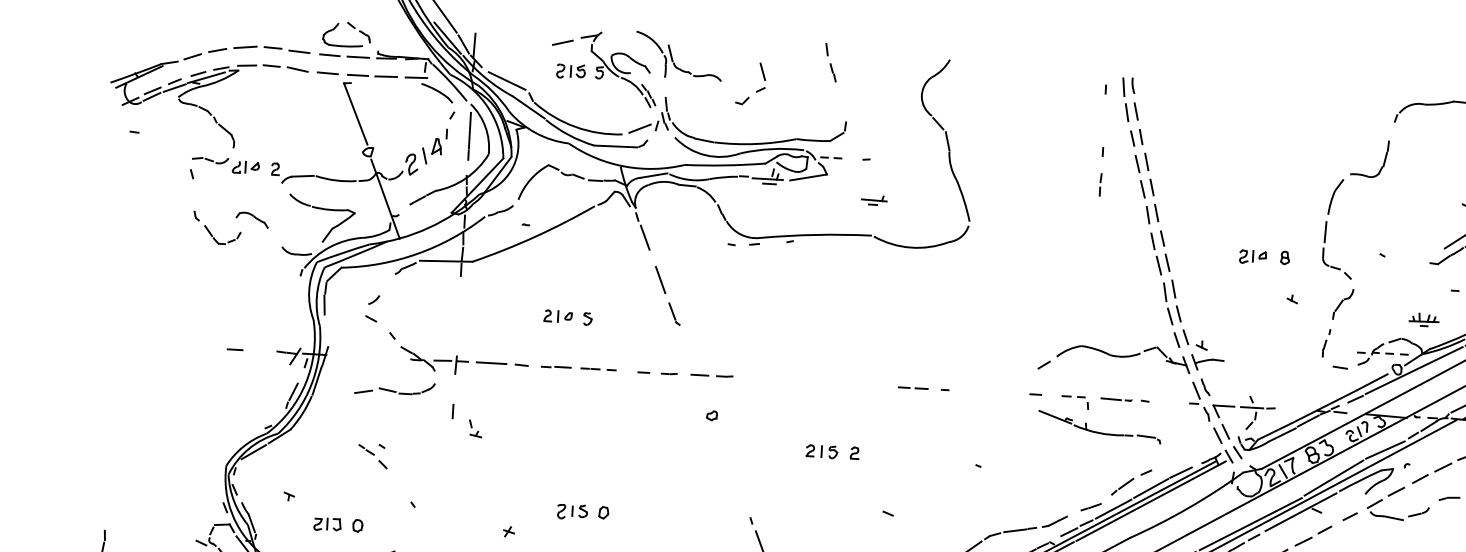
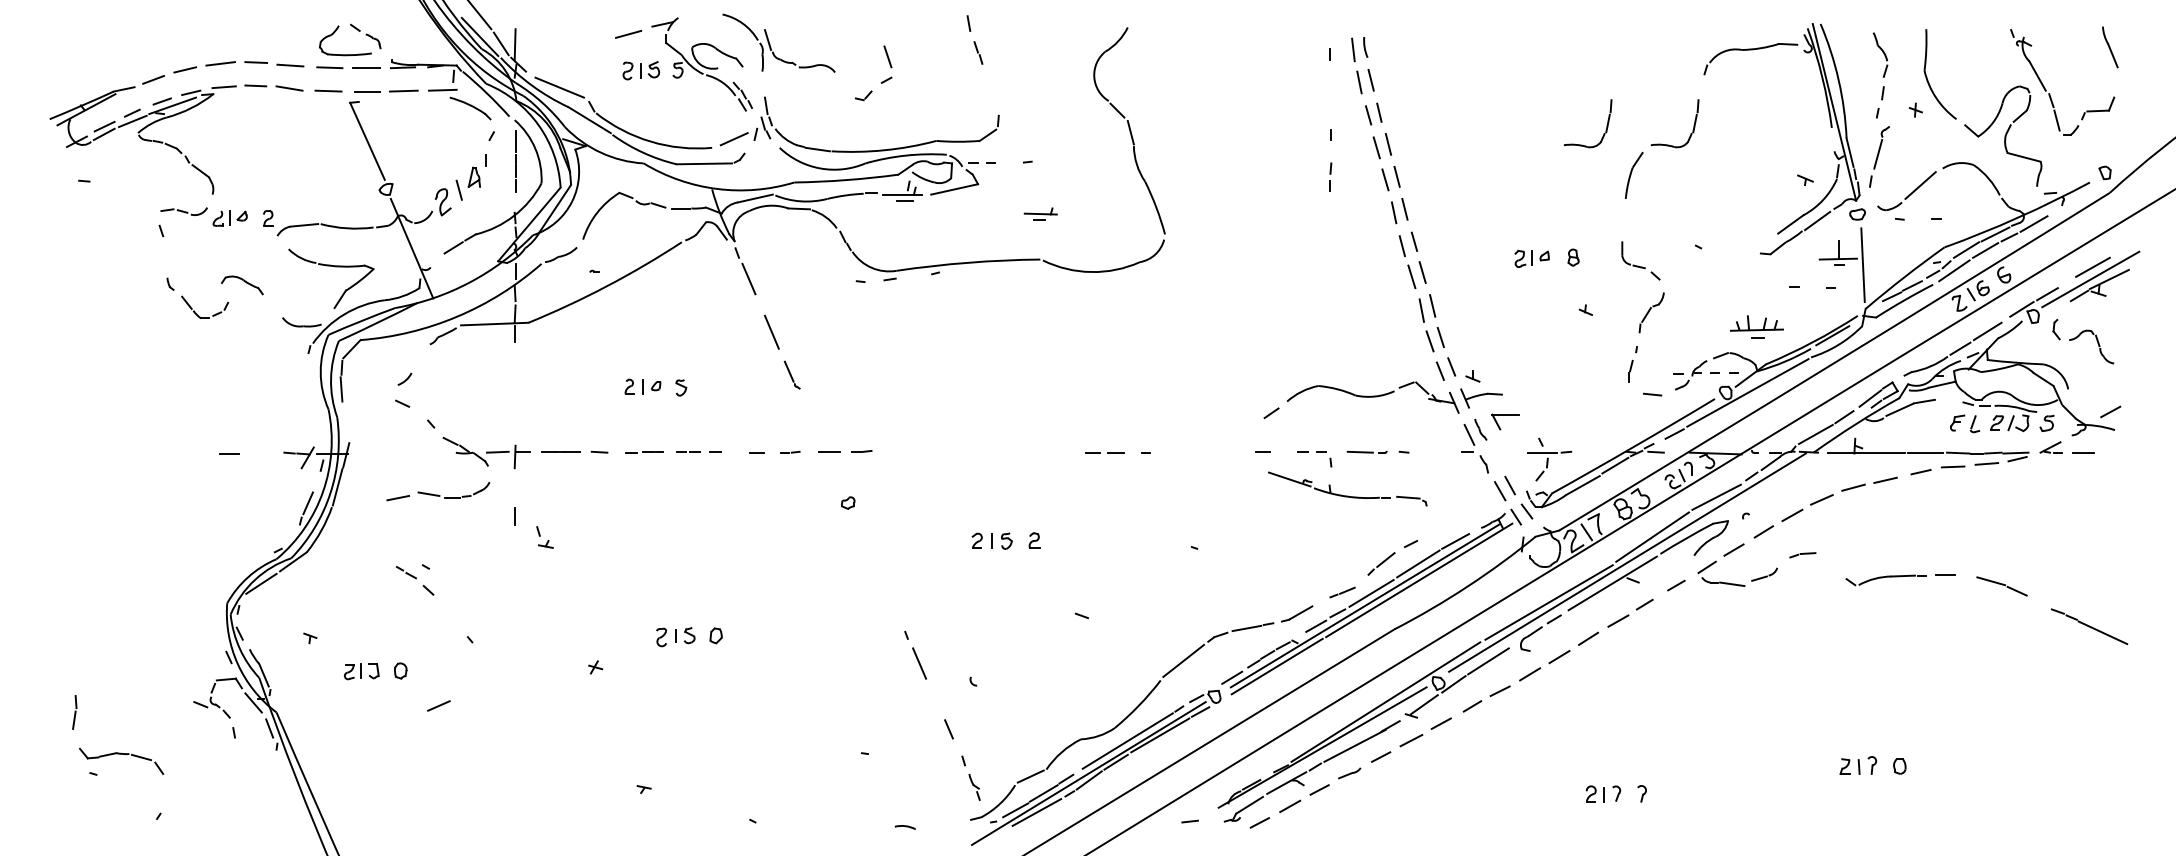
part: (1313, 163) -> (1603, 133), added
line: (1325, 232) -> (1623, 221), removed
part: (1423, 319) -> (1756, 326), size x1.4
part: (1223, 411) -> (1505, 421), moved

